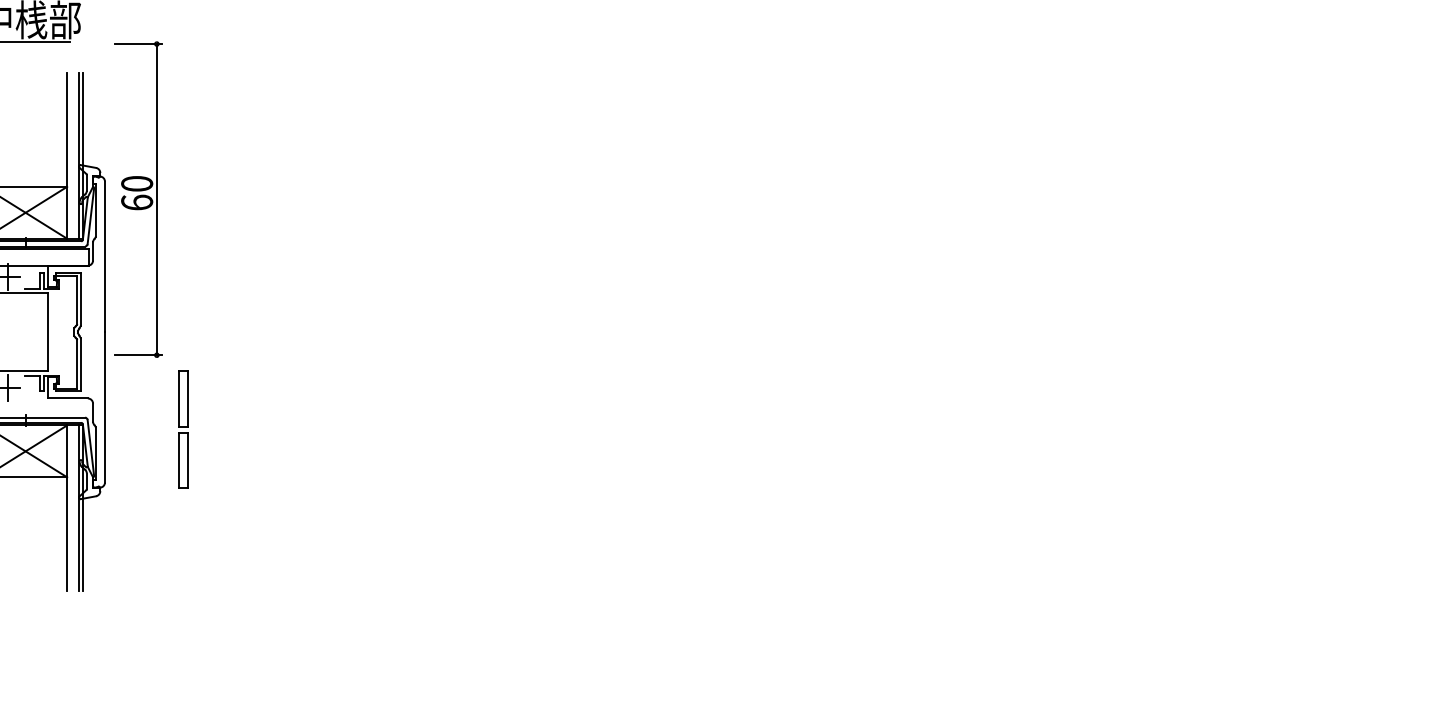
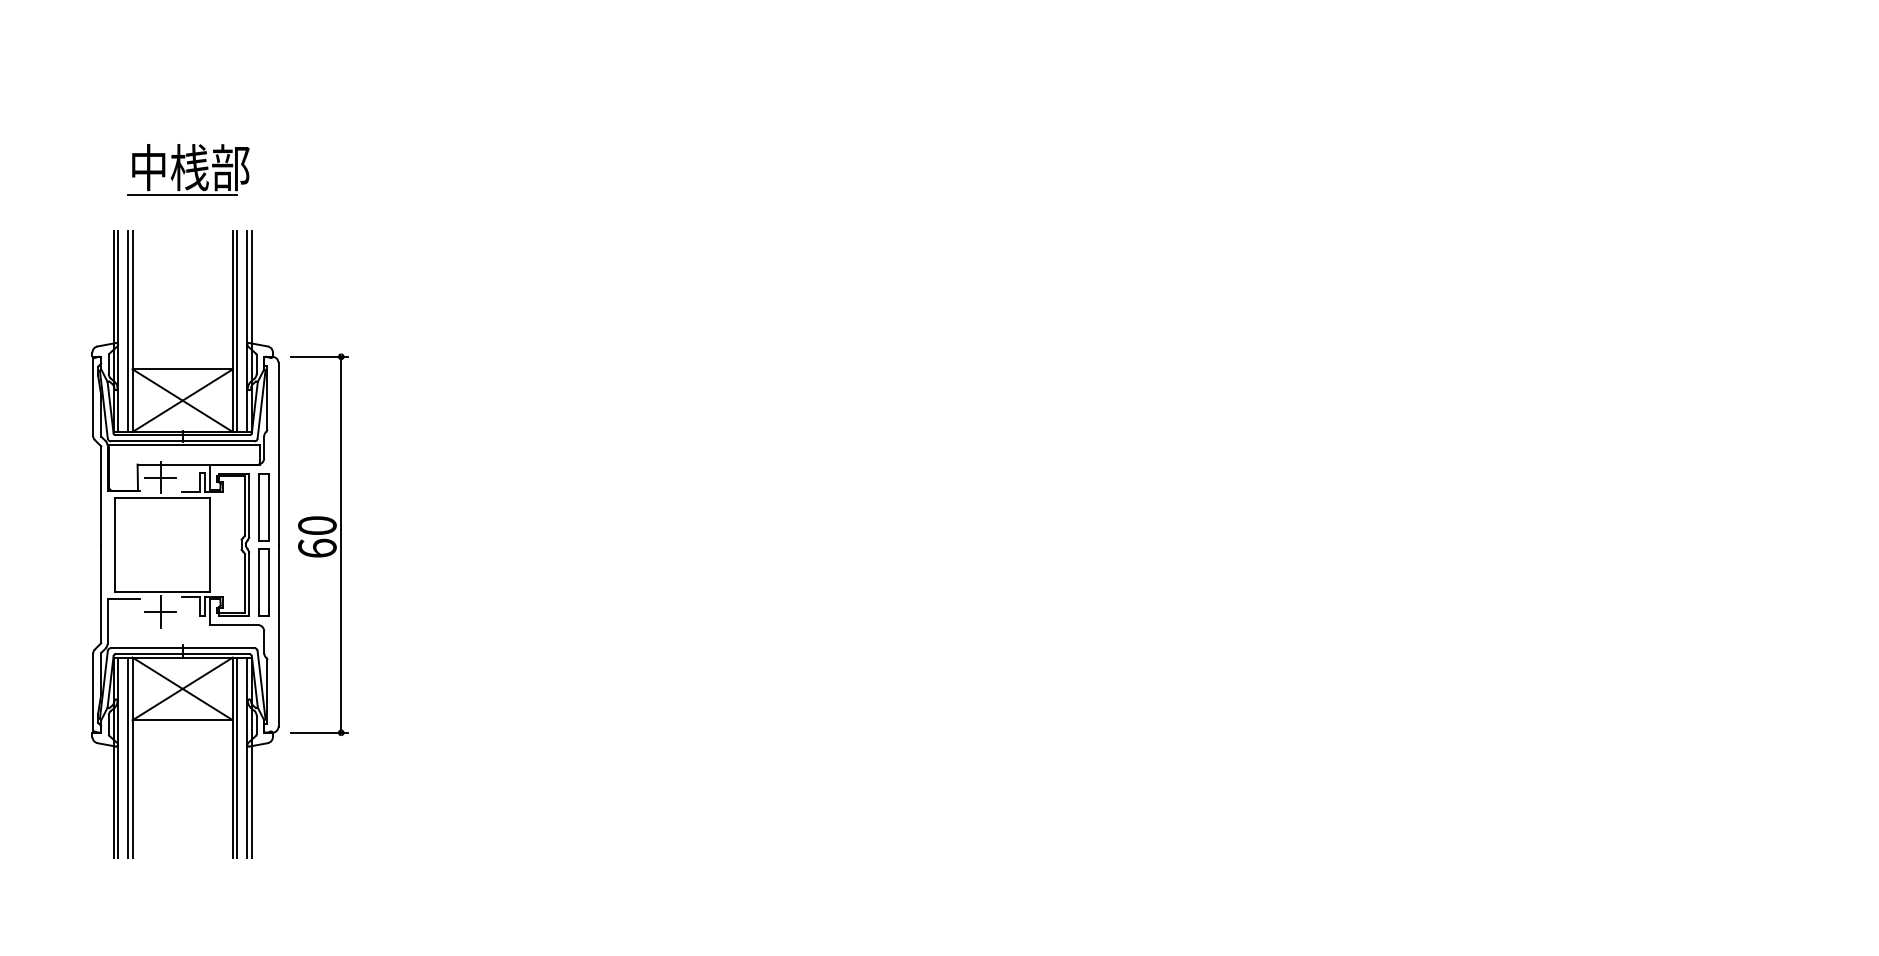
line: (71, 155) -> (237, 331), added
part: (138, 199) -> (319, 544), moved
part: (183, 429) -> (263, 544), moved
line: (71, 508) -> (237, 757), added

